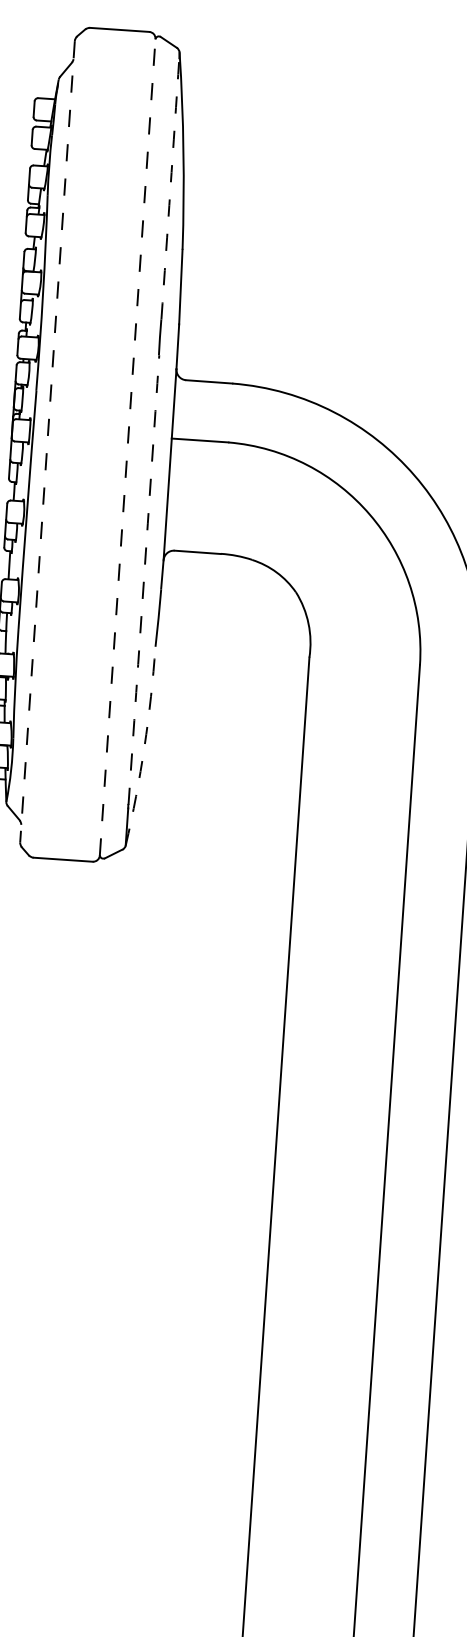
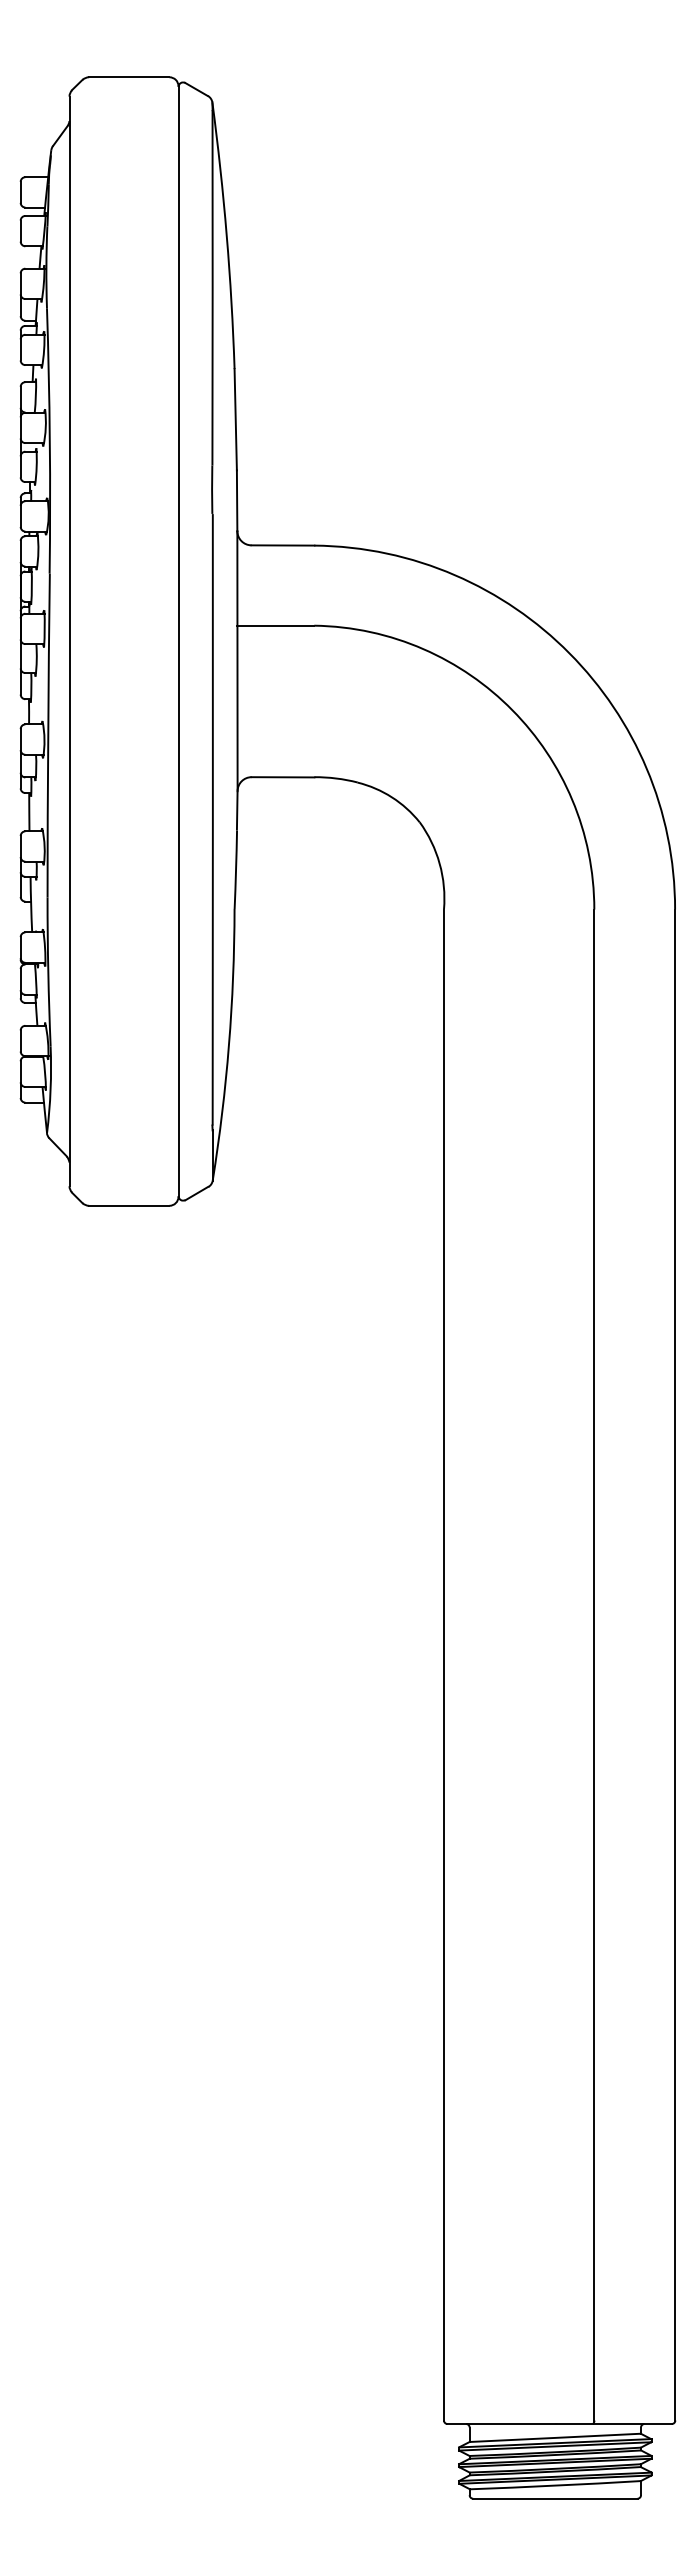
arc: (170, 188) -> (212, 287), dashed -> solid
line: (47, 441) -> (69, 641), dashed -> solid
line: (127, 447) -> (178, 641), dashed -> solid
arc: (143, 579) -> (212, 819), dashed -> solid
arc: (144, 746) -> (228, 1045), dashed -> solid

